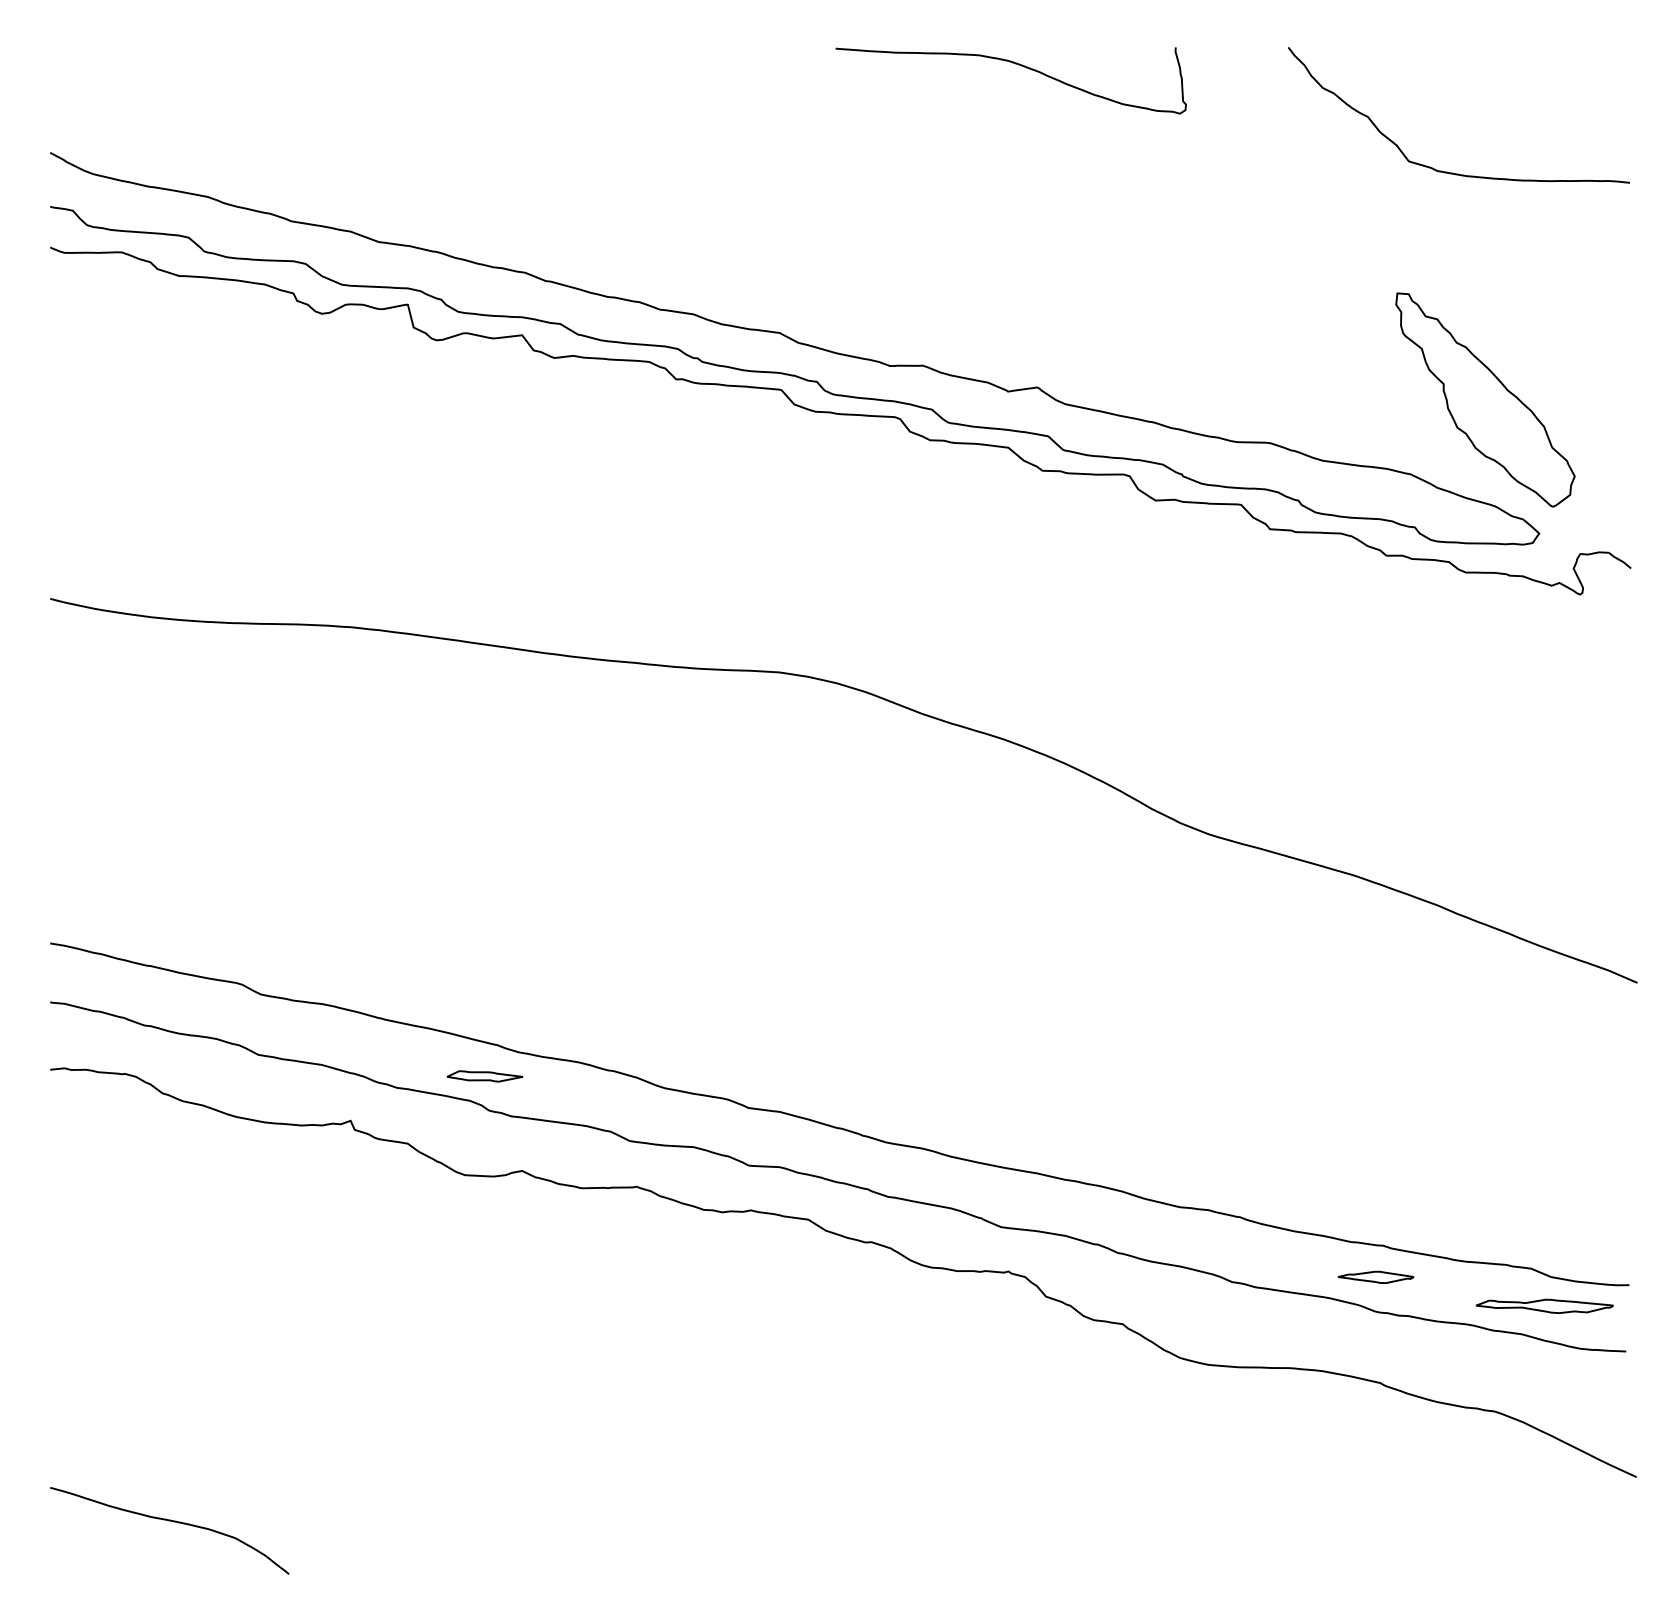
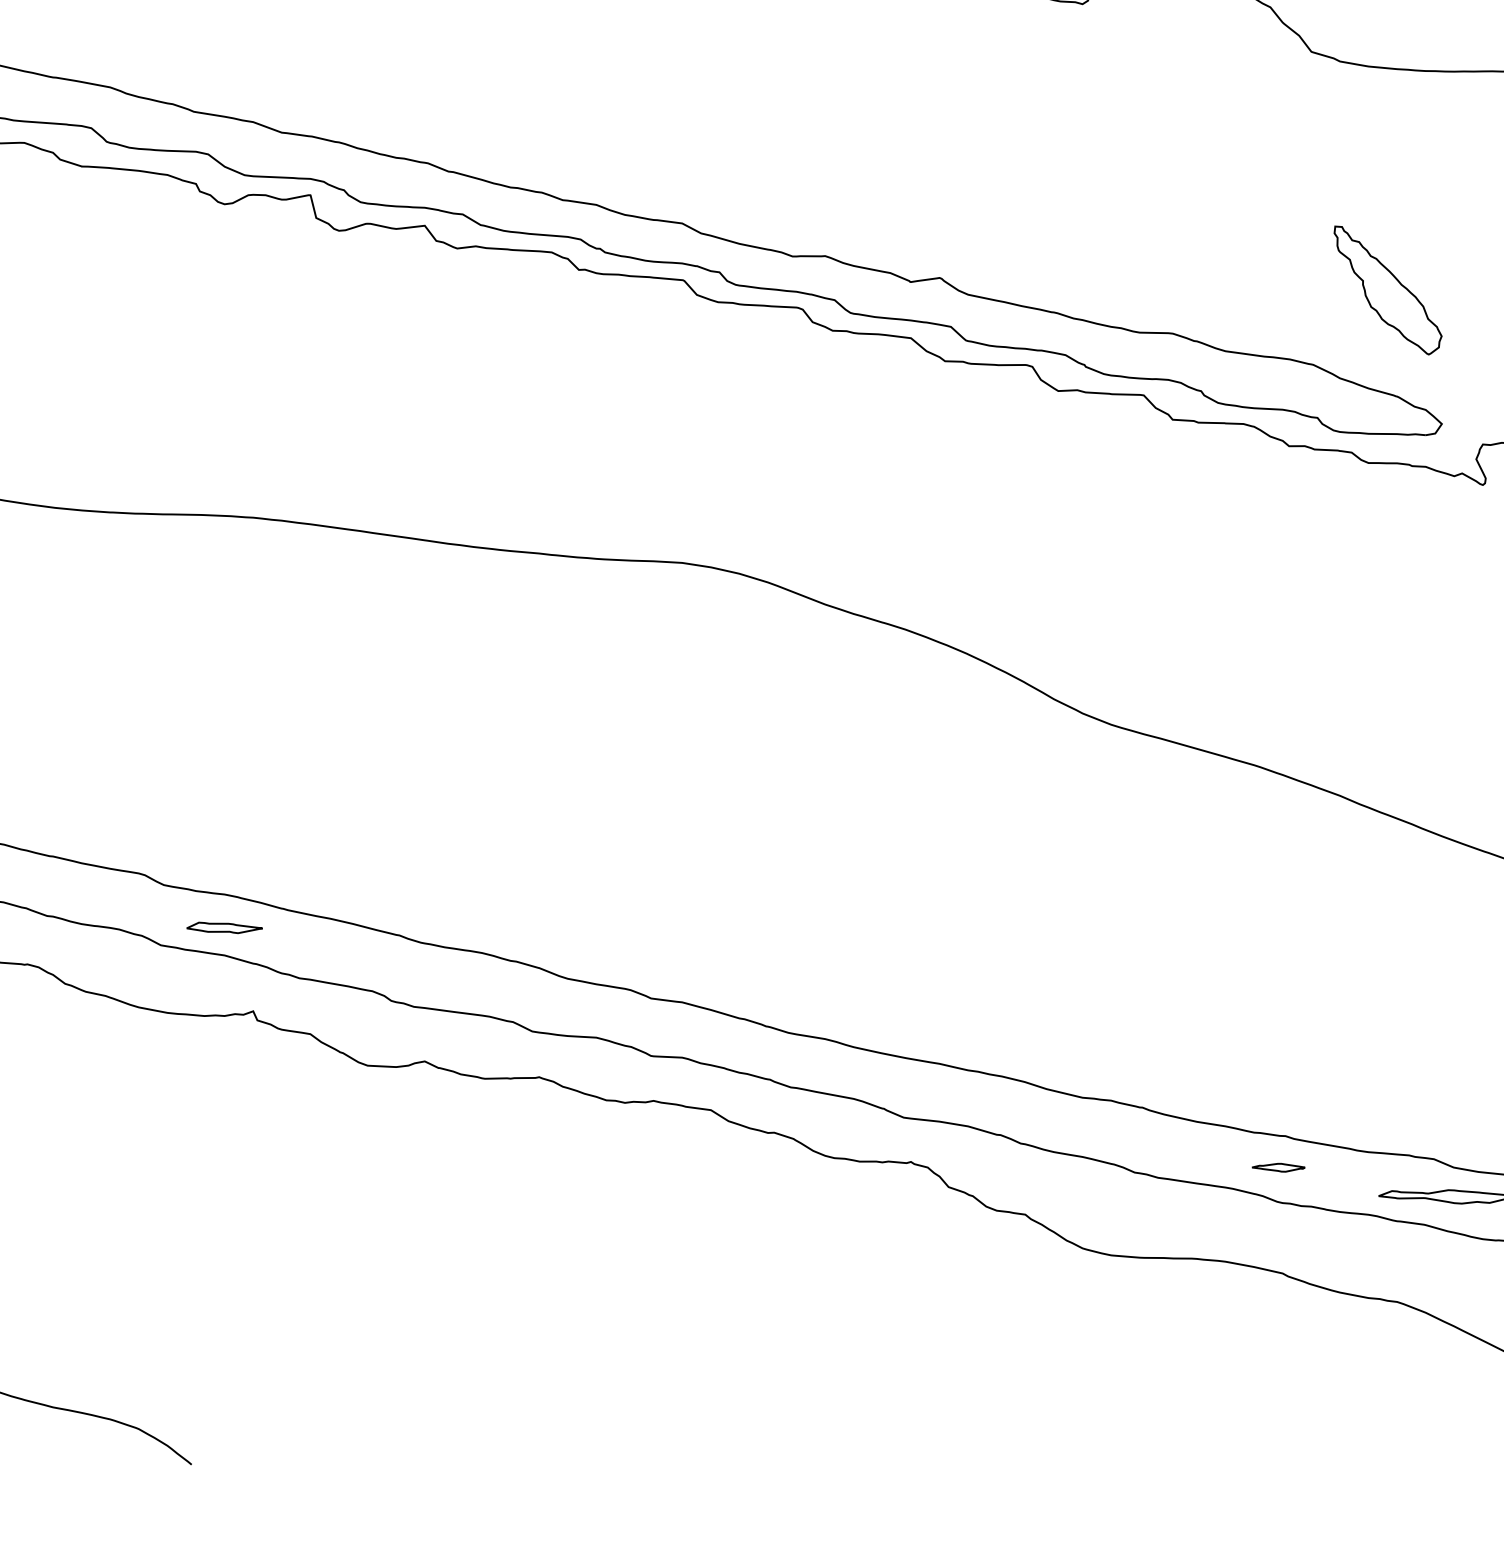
part: (1485, 399) -> (1388, 289), size x0.6
part: (484, 1076) -> (224, 927), moved
part: (1375, 1276) -> (1278, 1166), size x0.7

